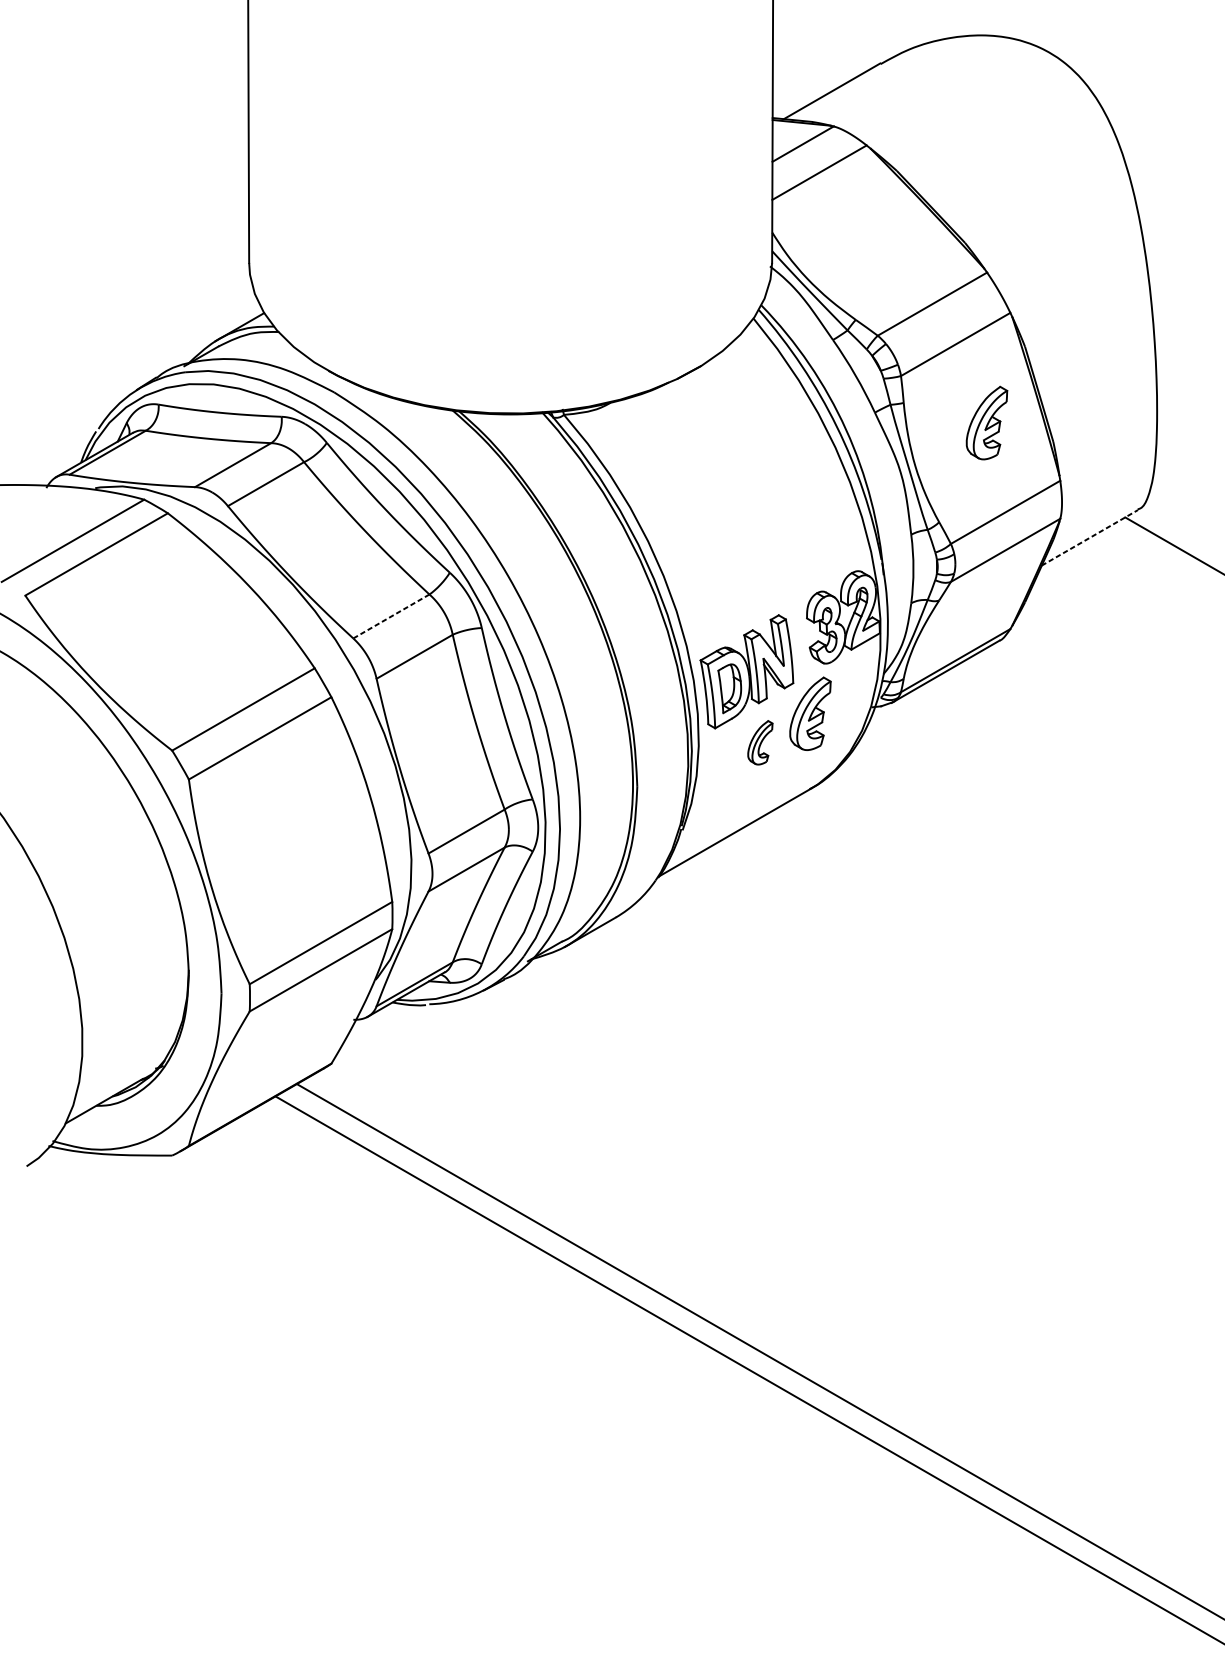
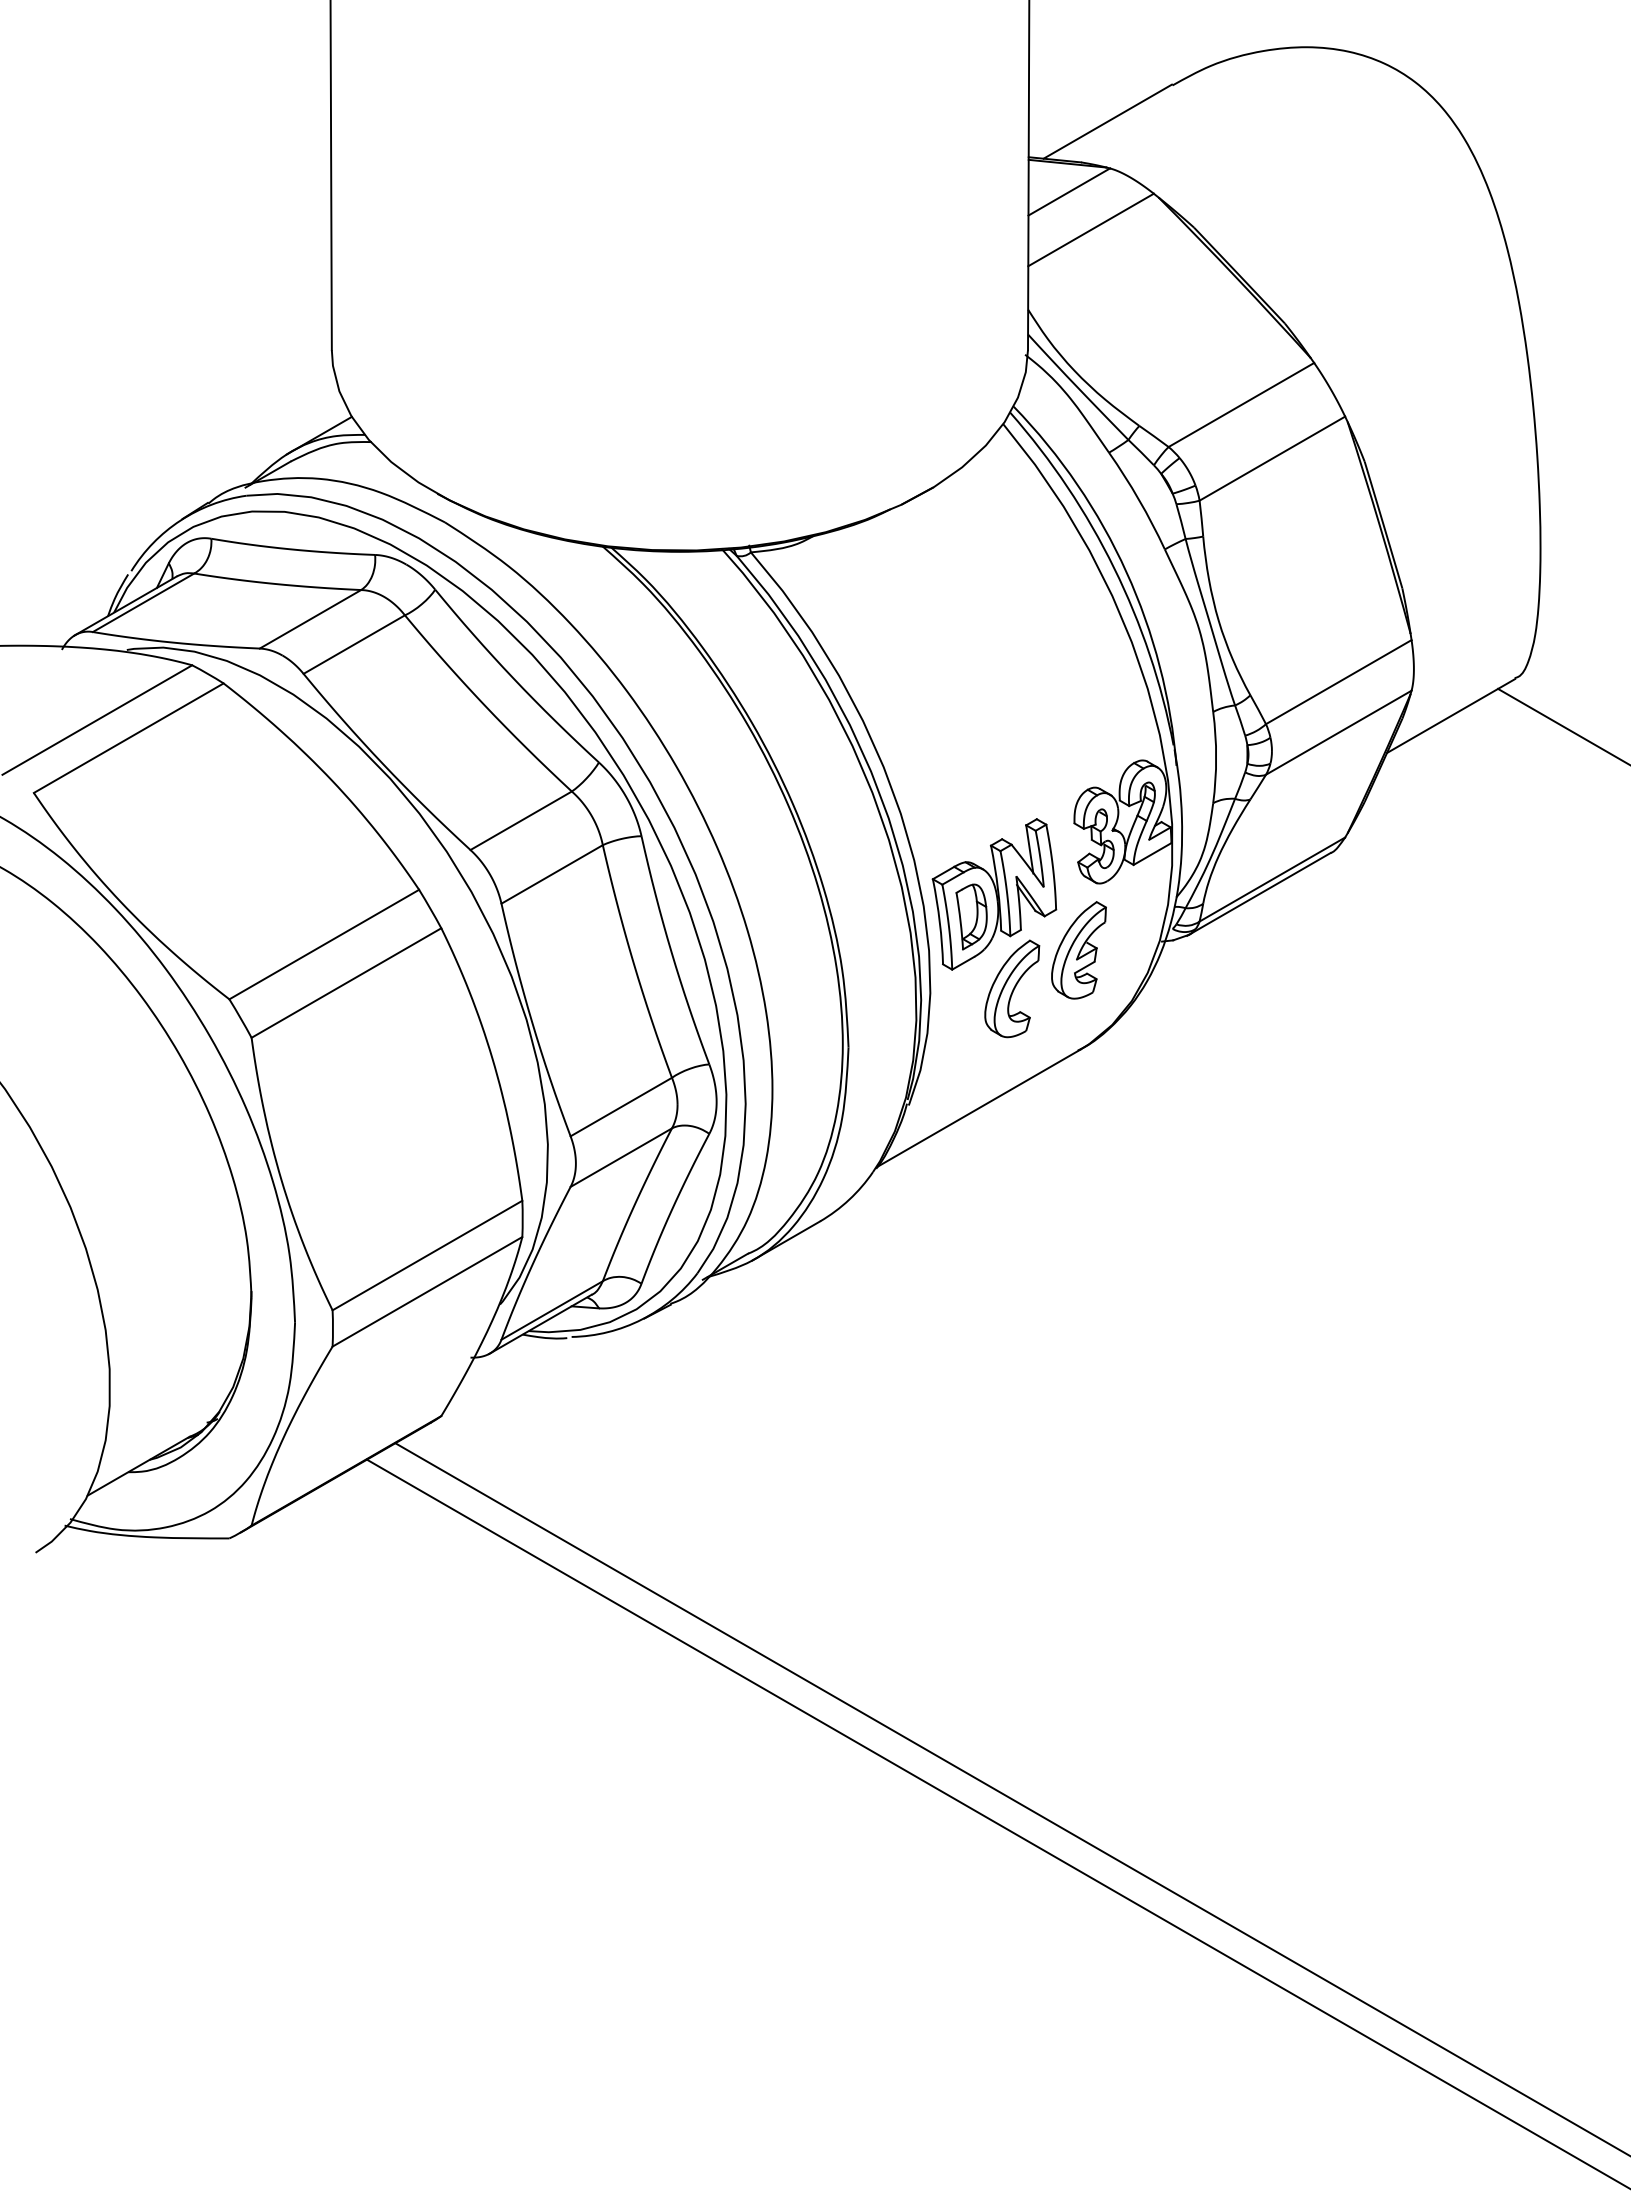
part: (986, 423) -> (1313, 563), removed
line: (1090, 537) -> (1451, 715), dashed -> solid
line: (391, 616) -> (521, 820), dashed -> solid
part: (760, 742) -> (1012, 988), size x1.67

